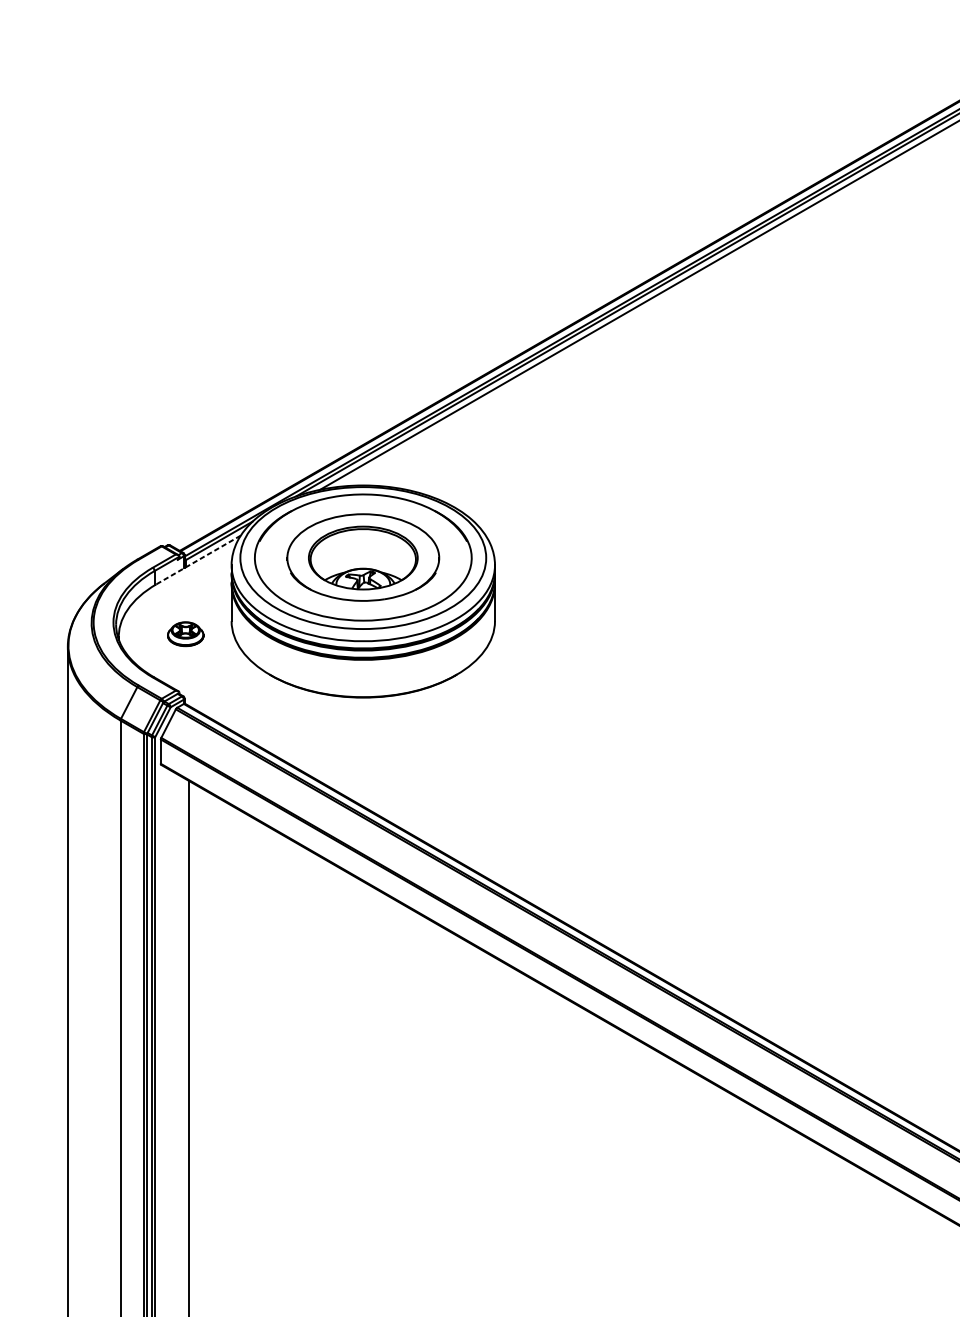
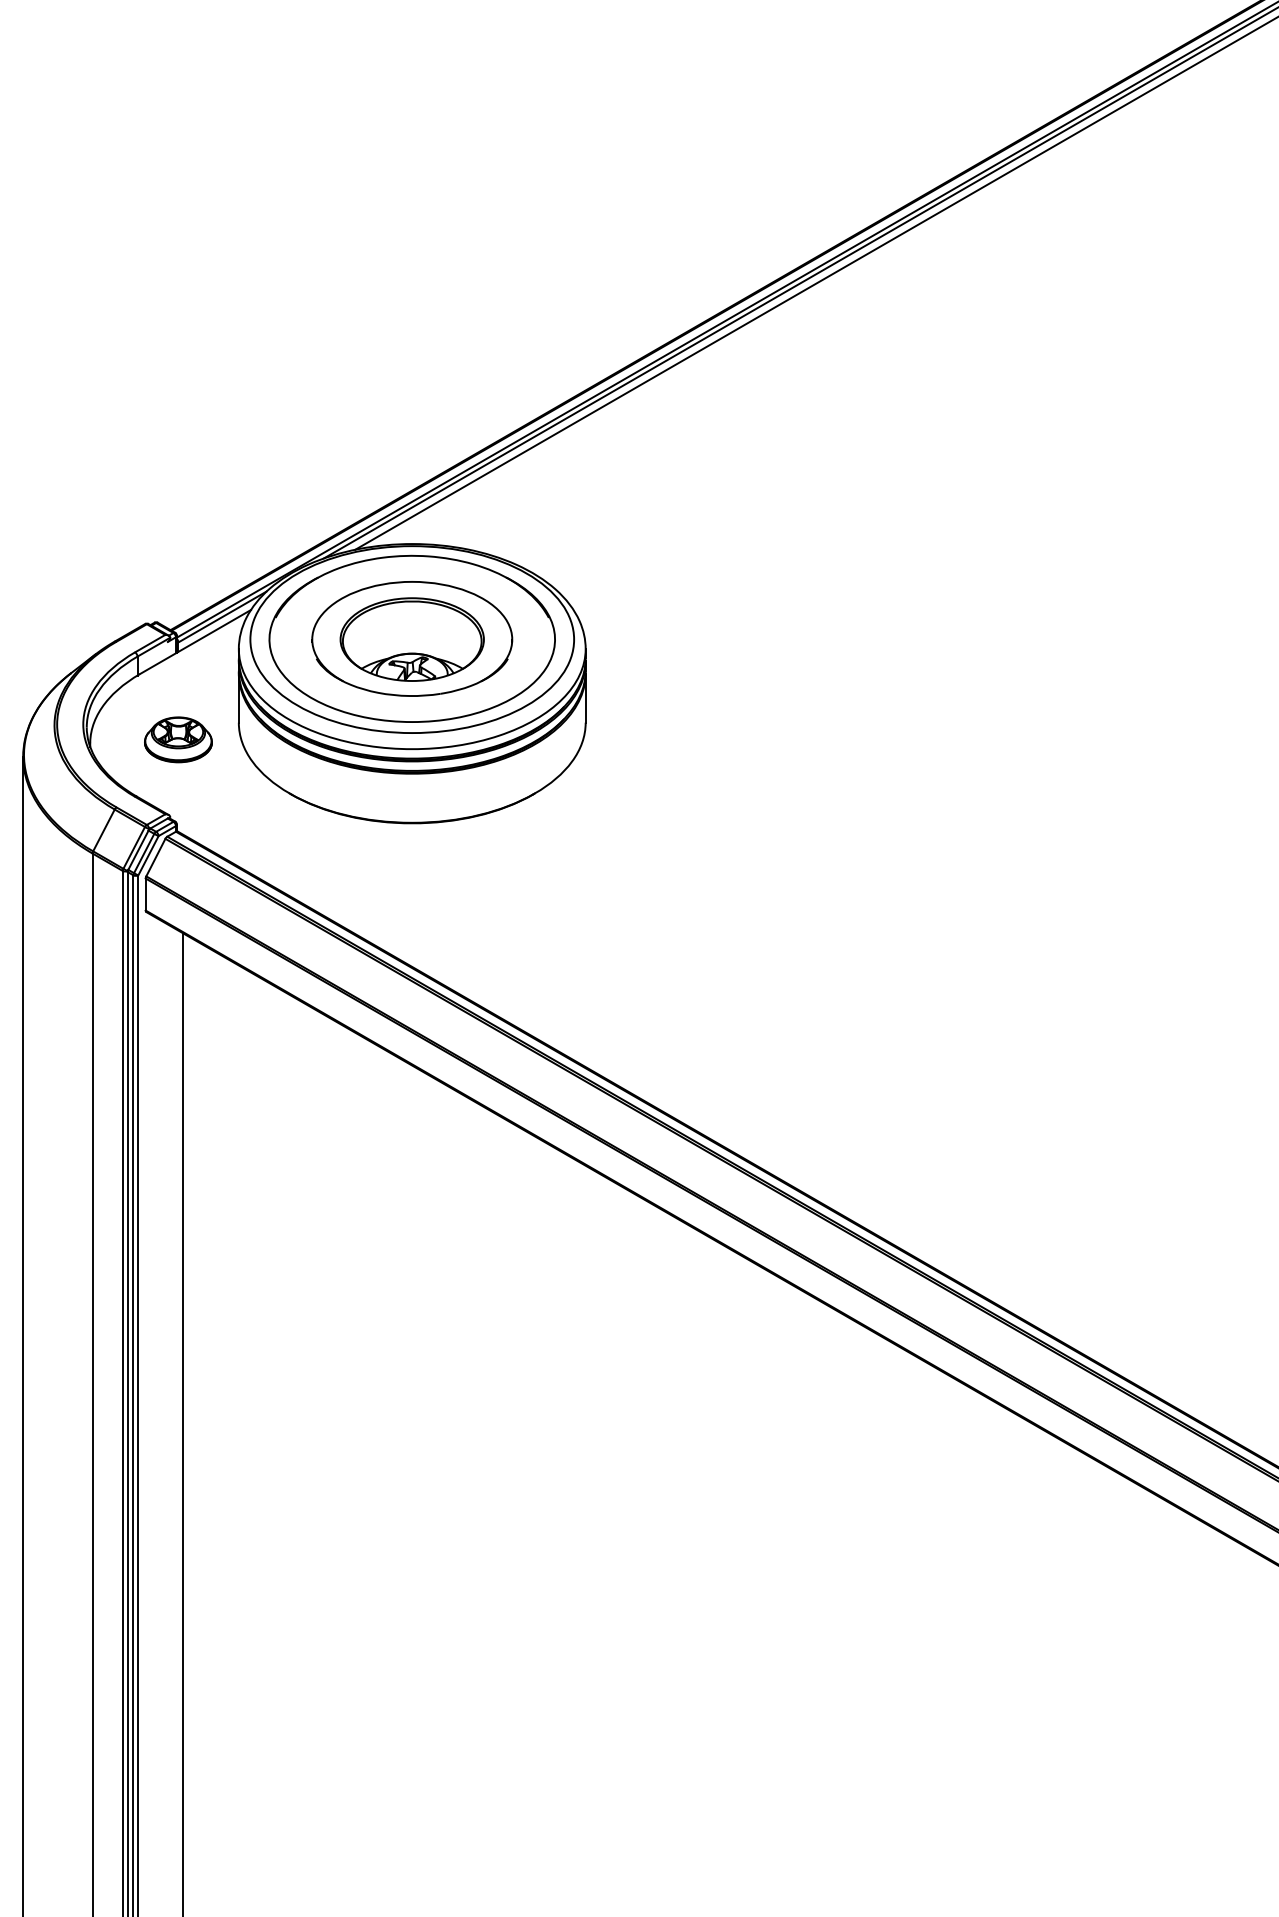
line: (198, 559) -> (195, 641), dashed -> solid
part: (185, 633) -> (178, 739), size x1.43

